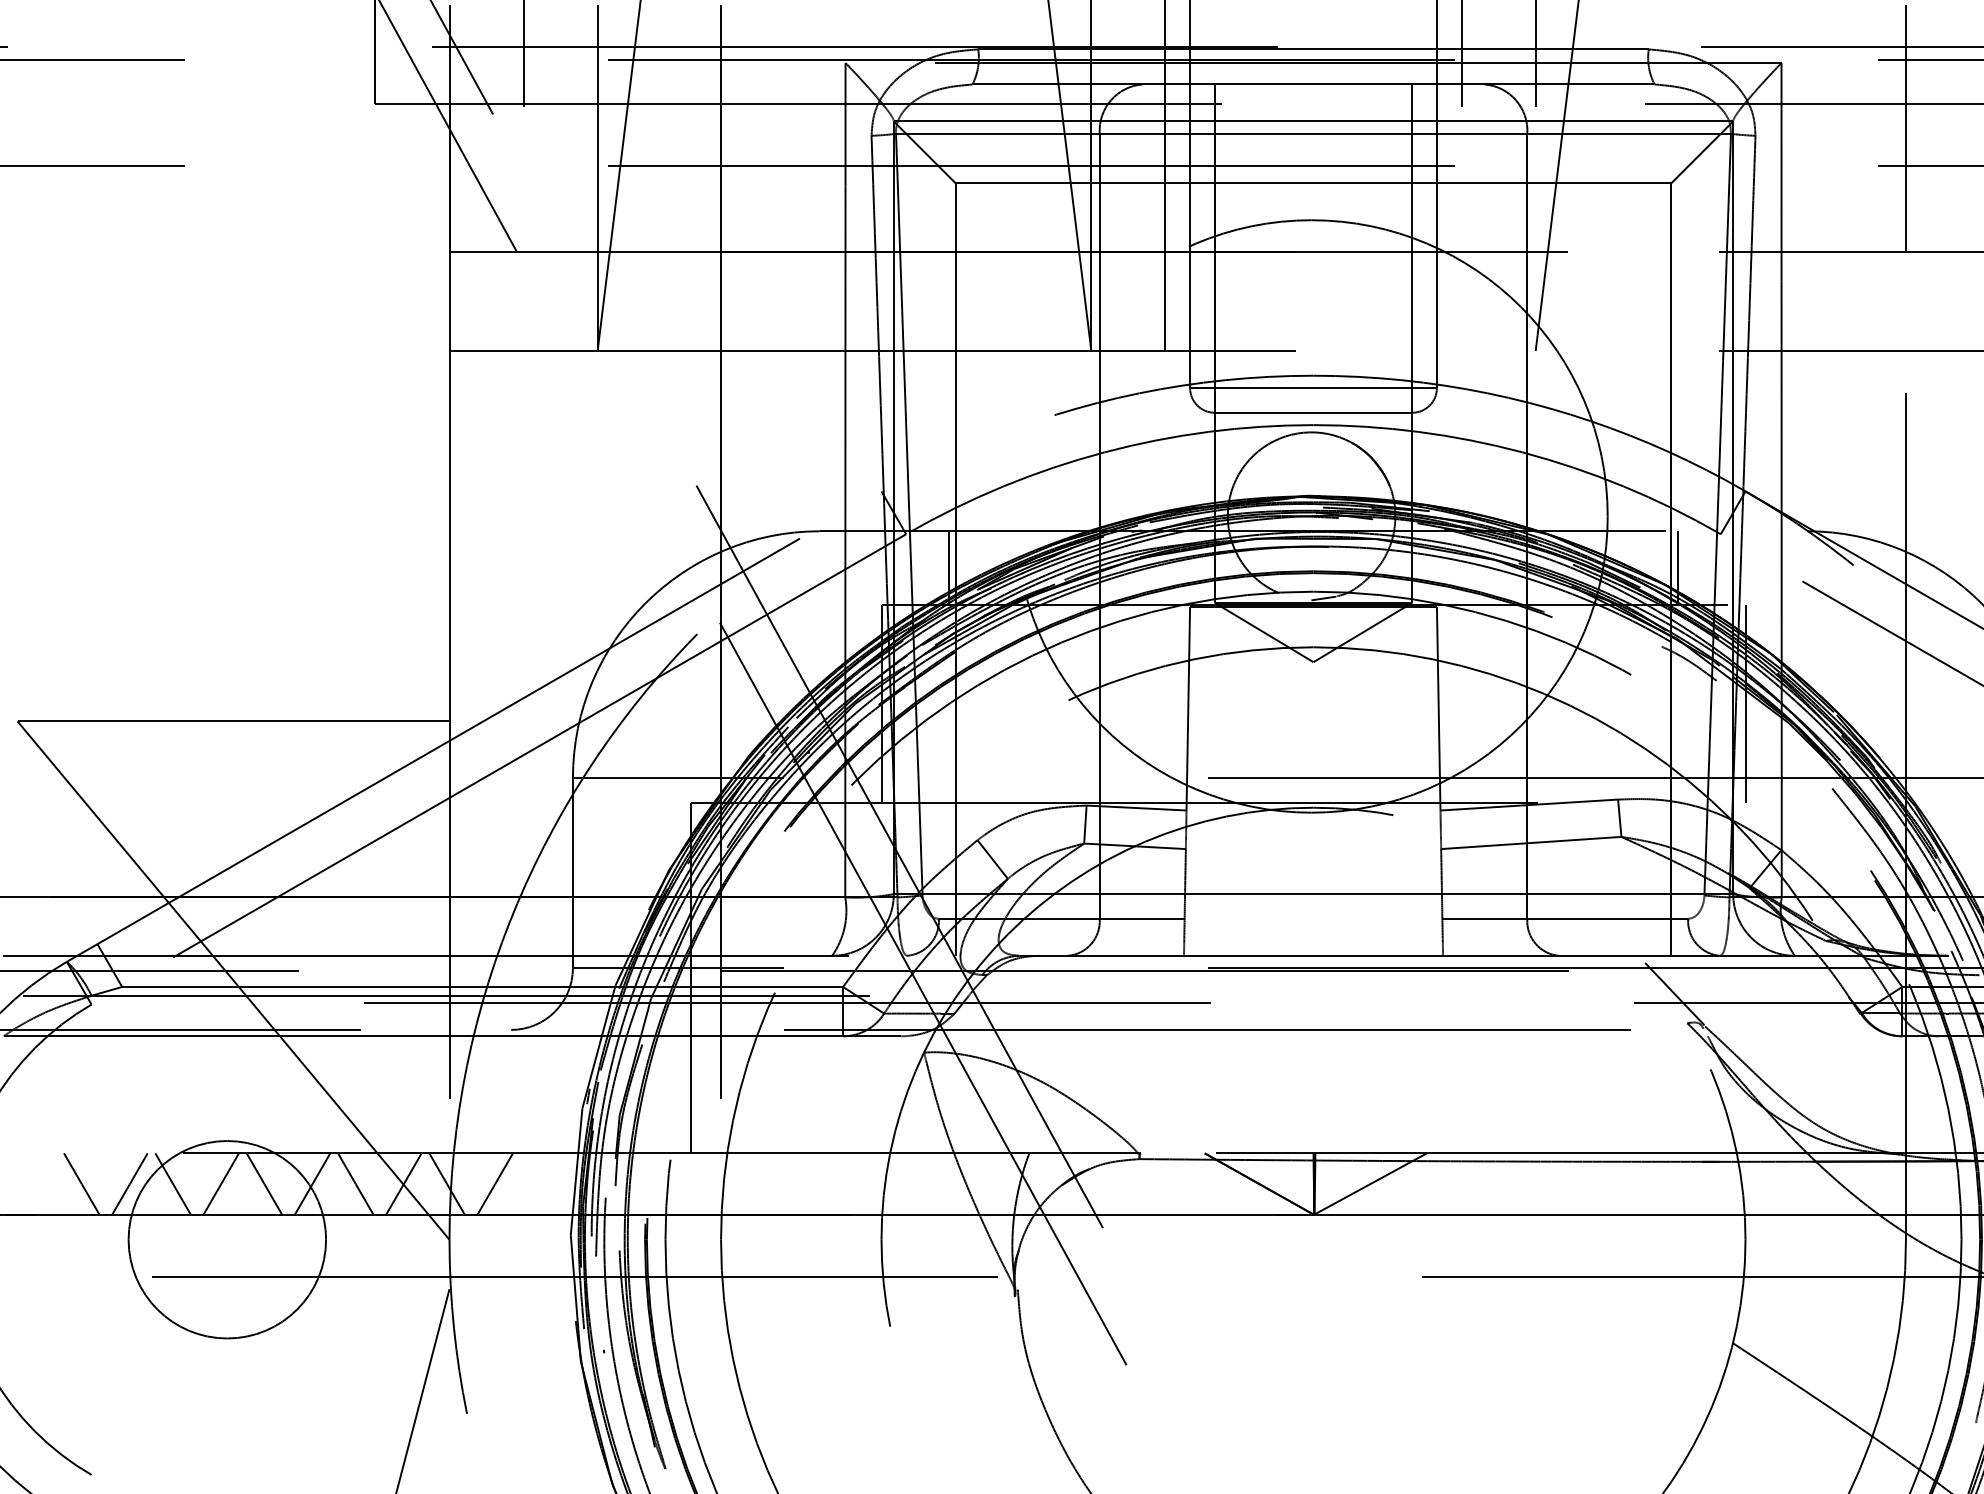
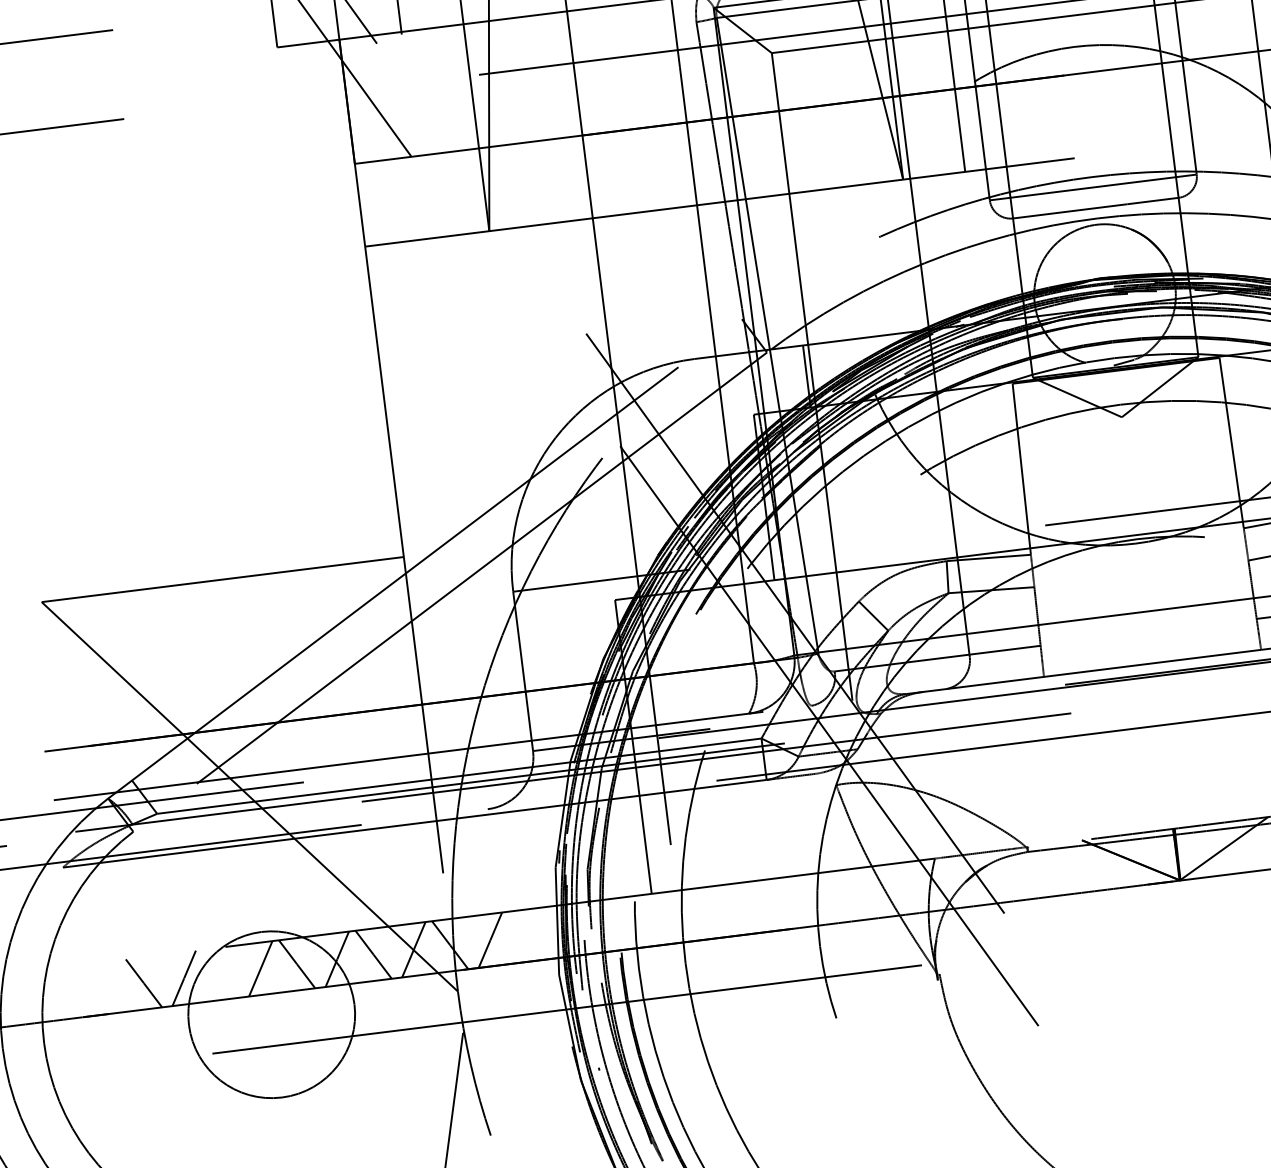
line: (173, 1184) -> (220, 974), removed

